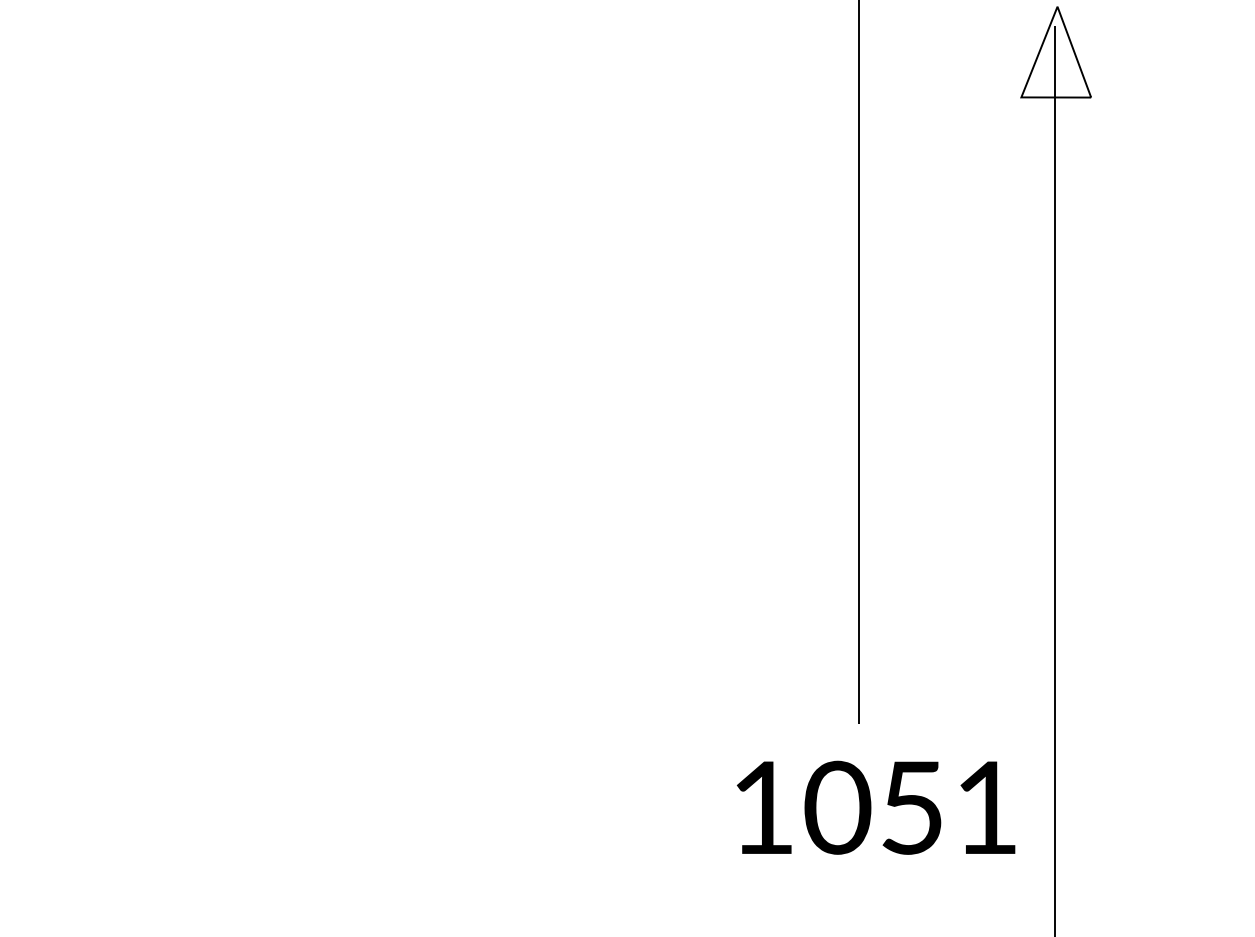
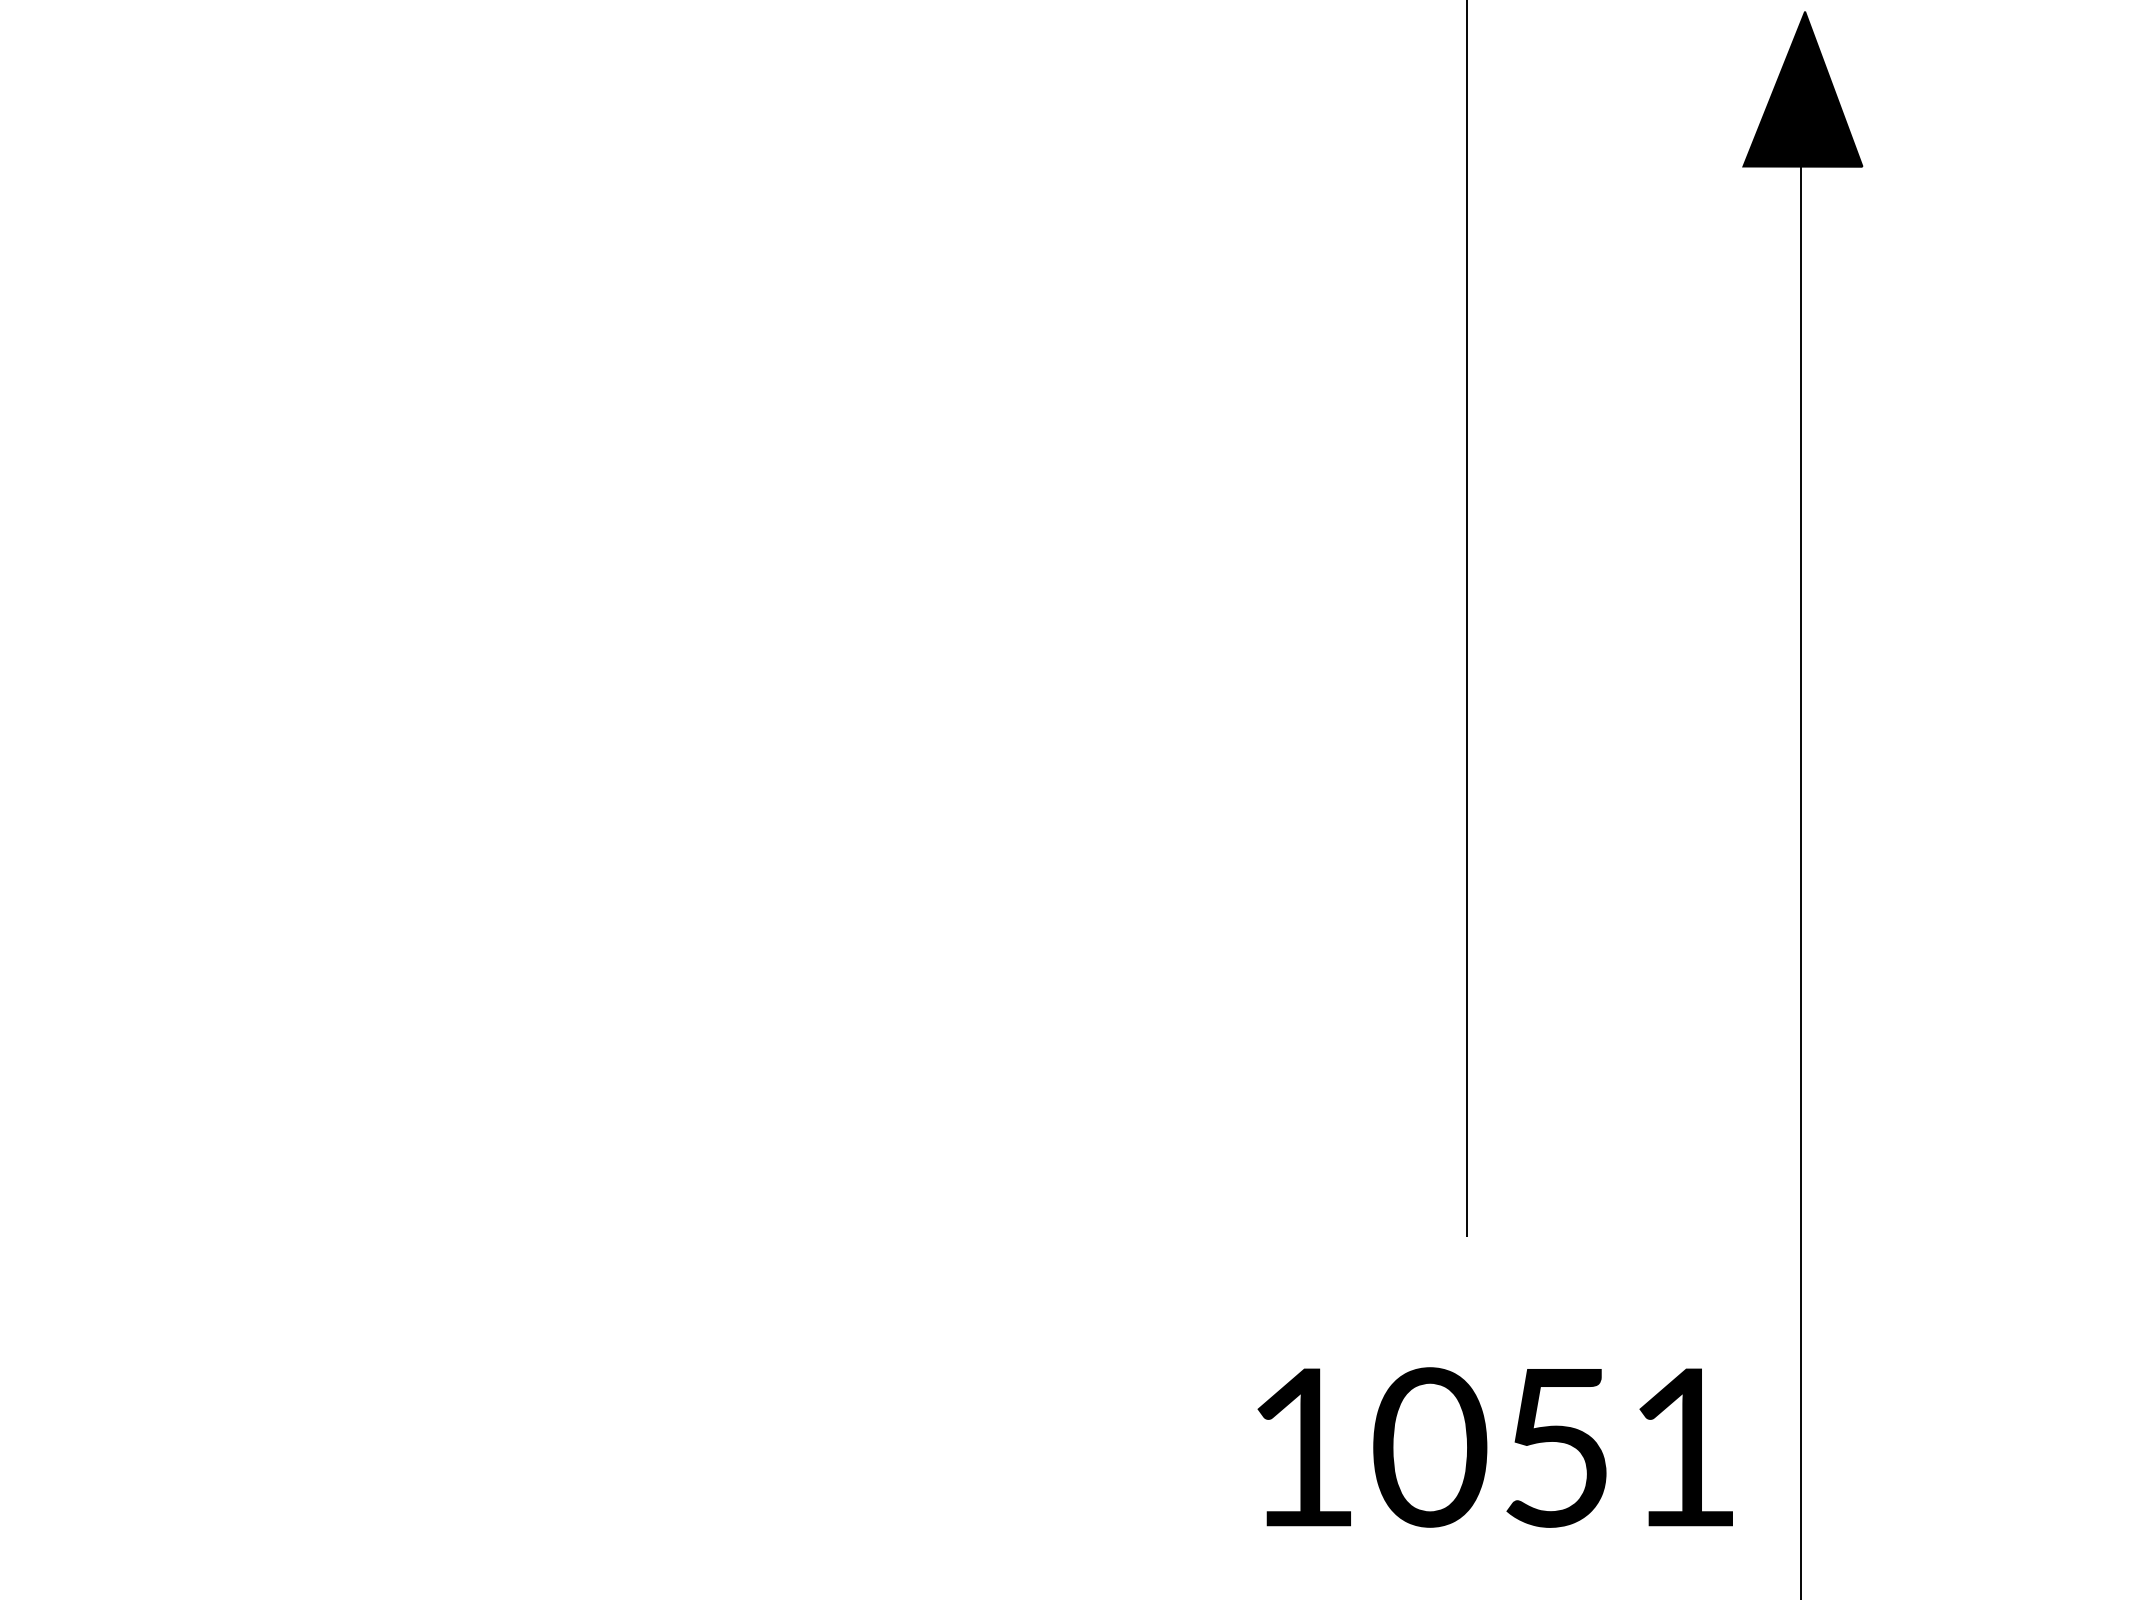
fill: (1056, 51) -> (1803, 88), added
text: (875, 807) -> (1494, 1446), moved

